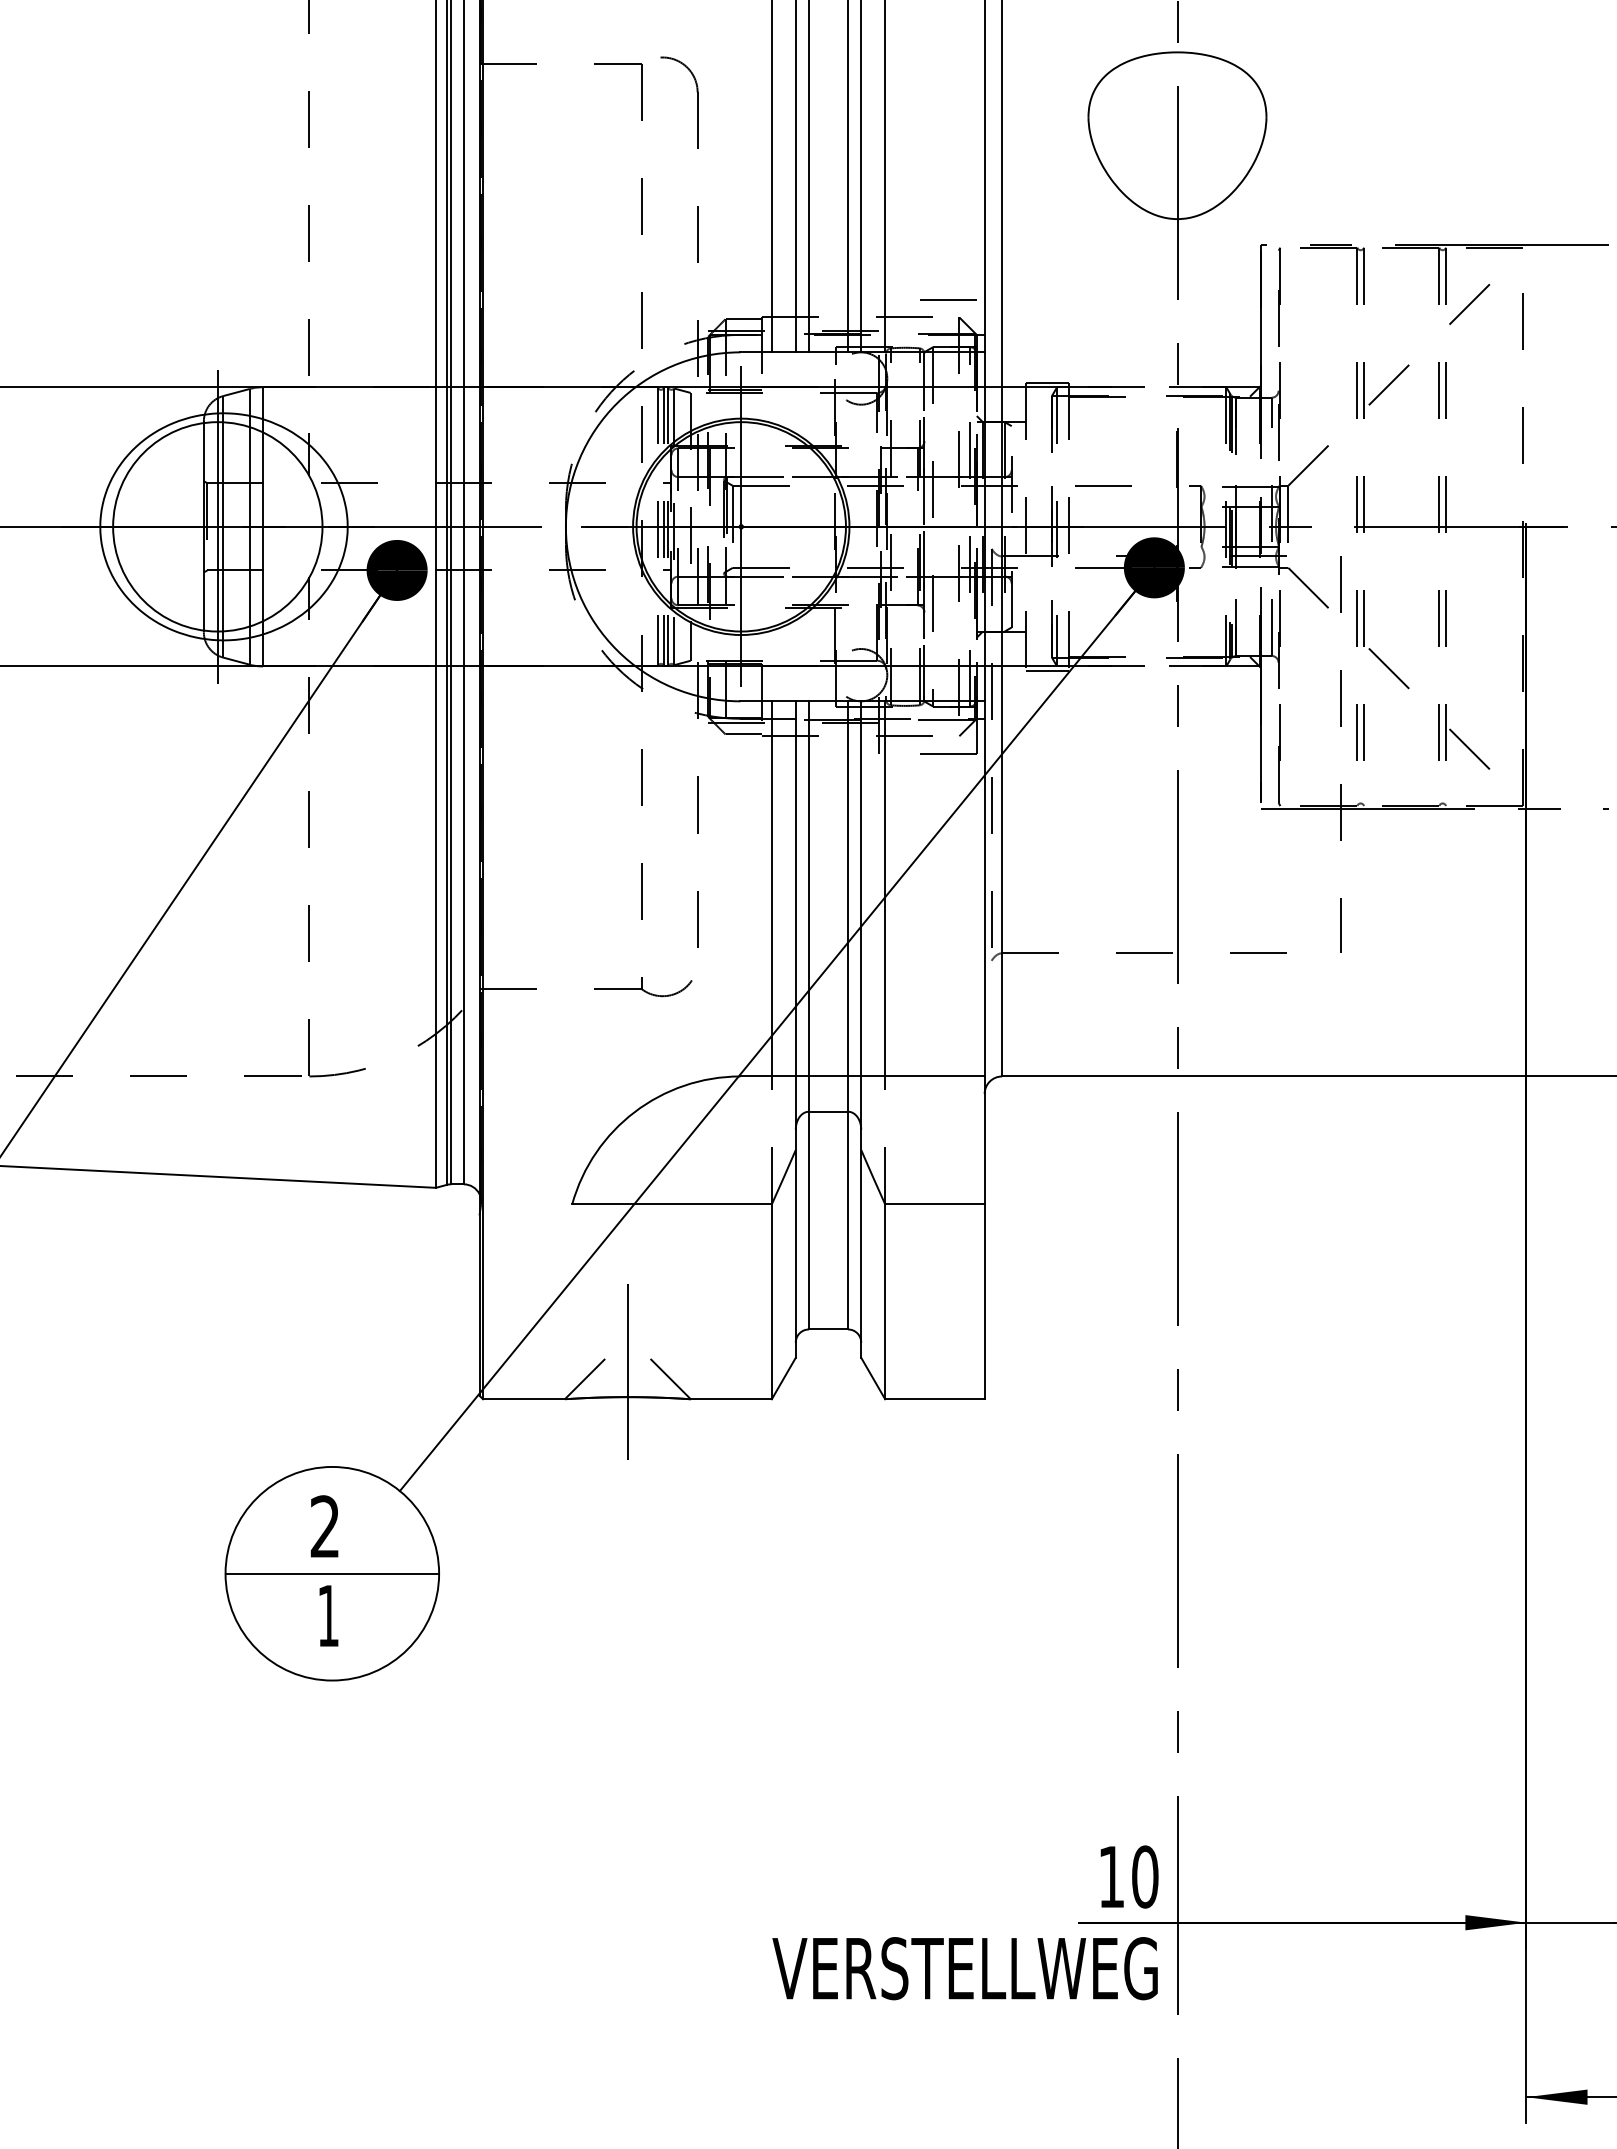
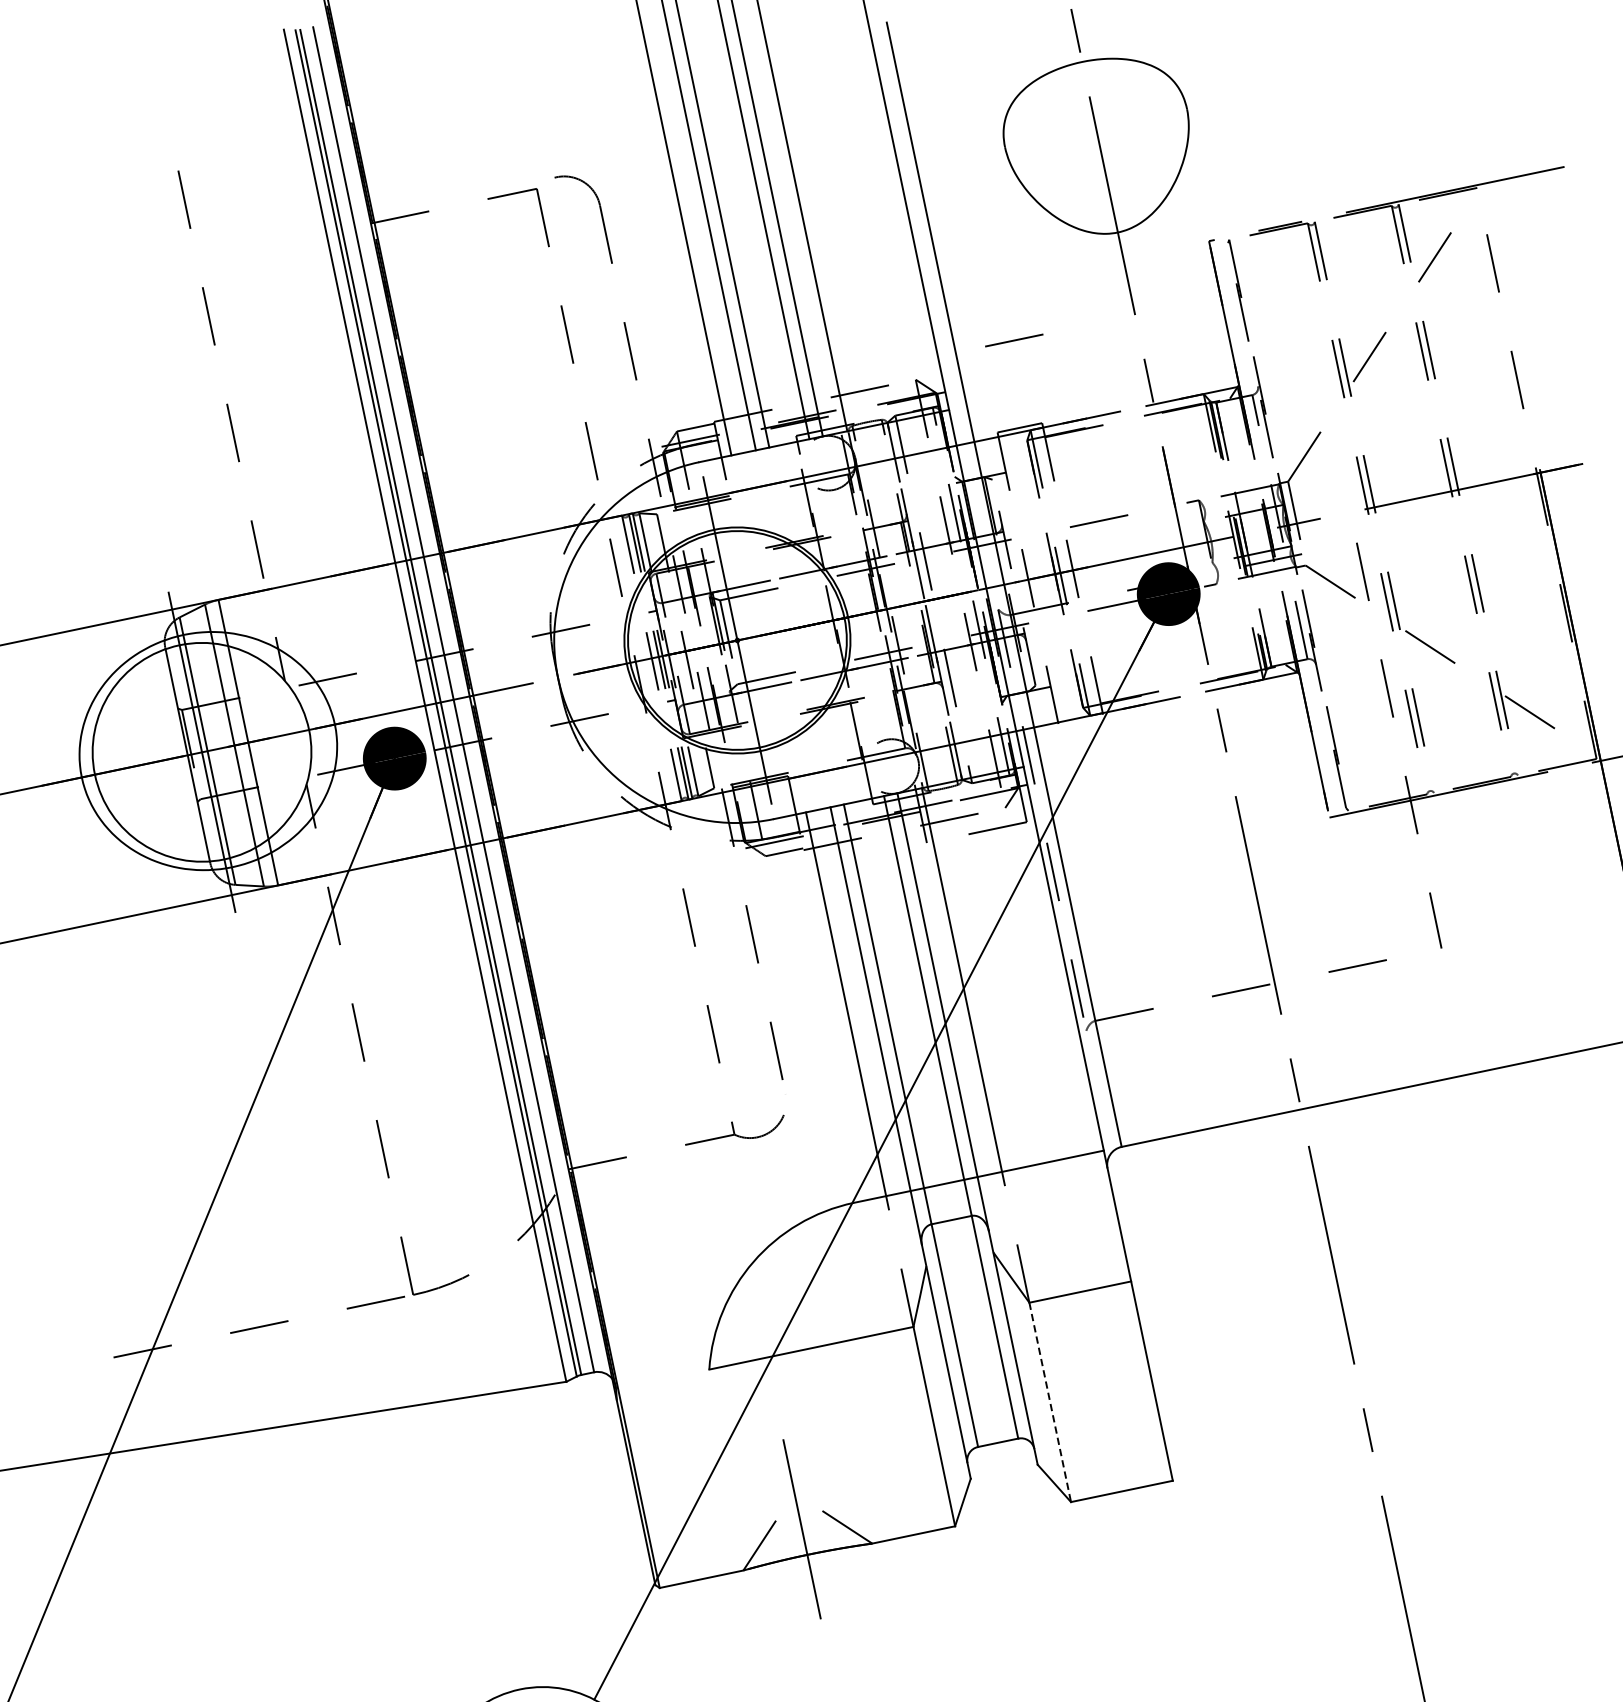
line: (948, 299) -> (1014, 339), moved
line: (1047, 670) -> (1081, 721), removed
line: (885, 1302) -> (1050, 1403), solid -> dashed

